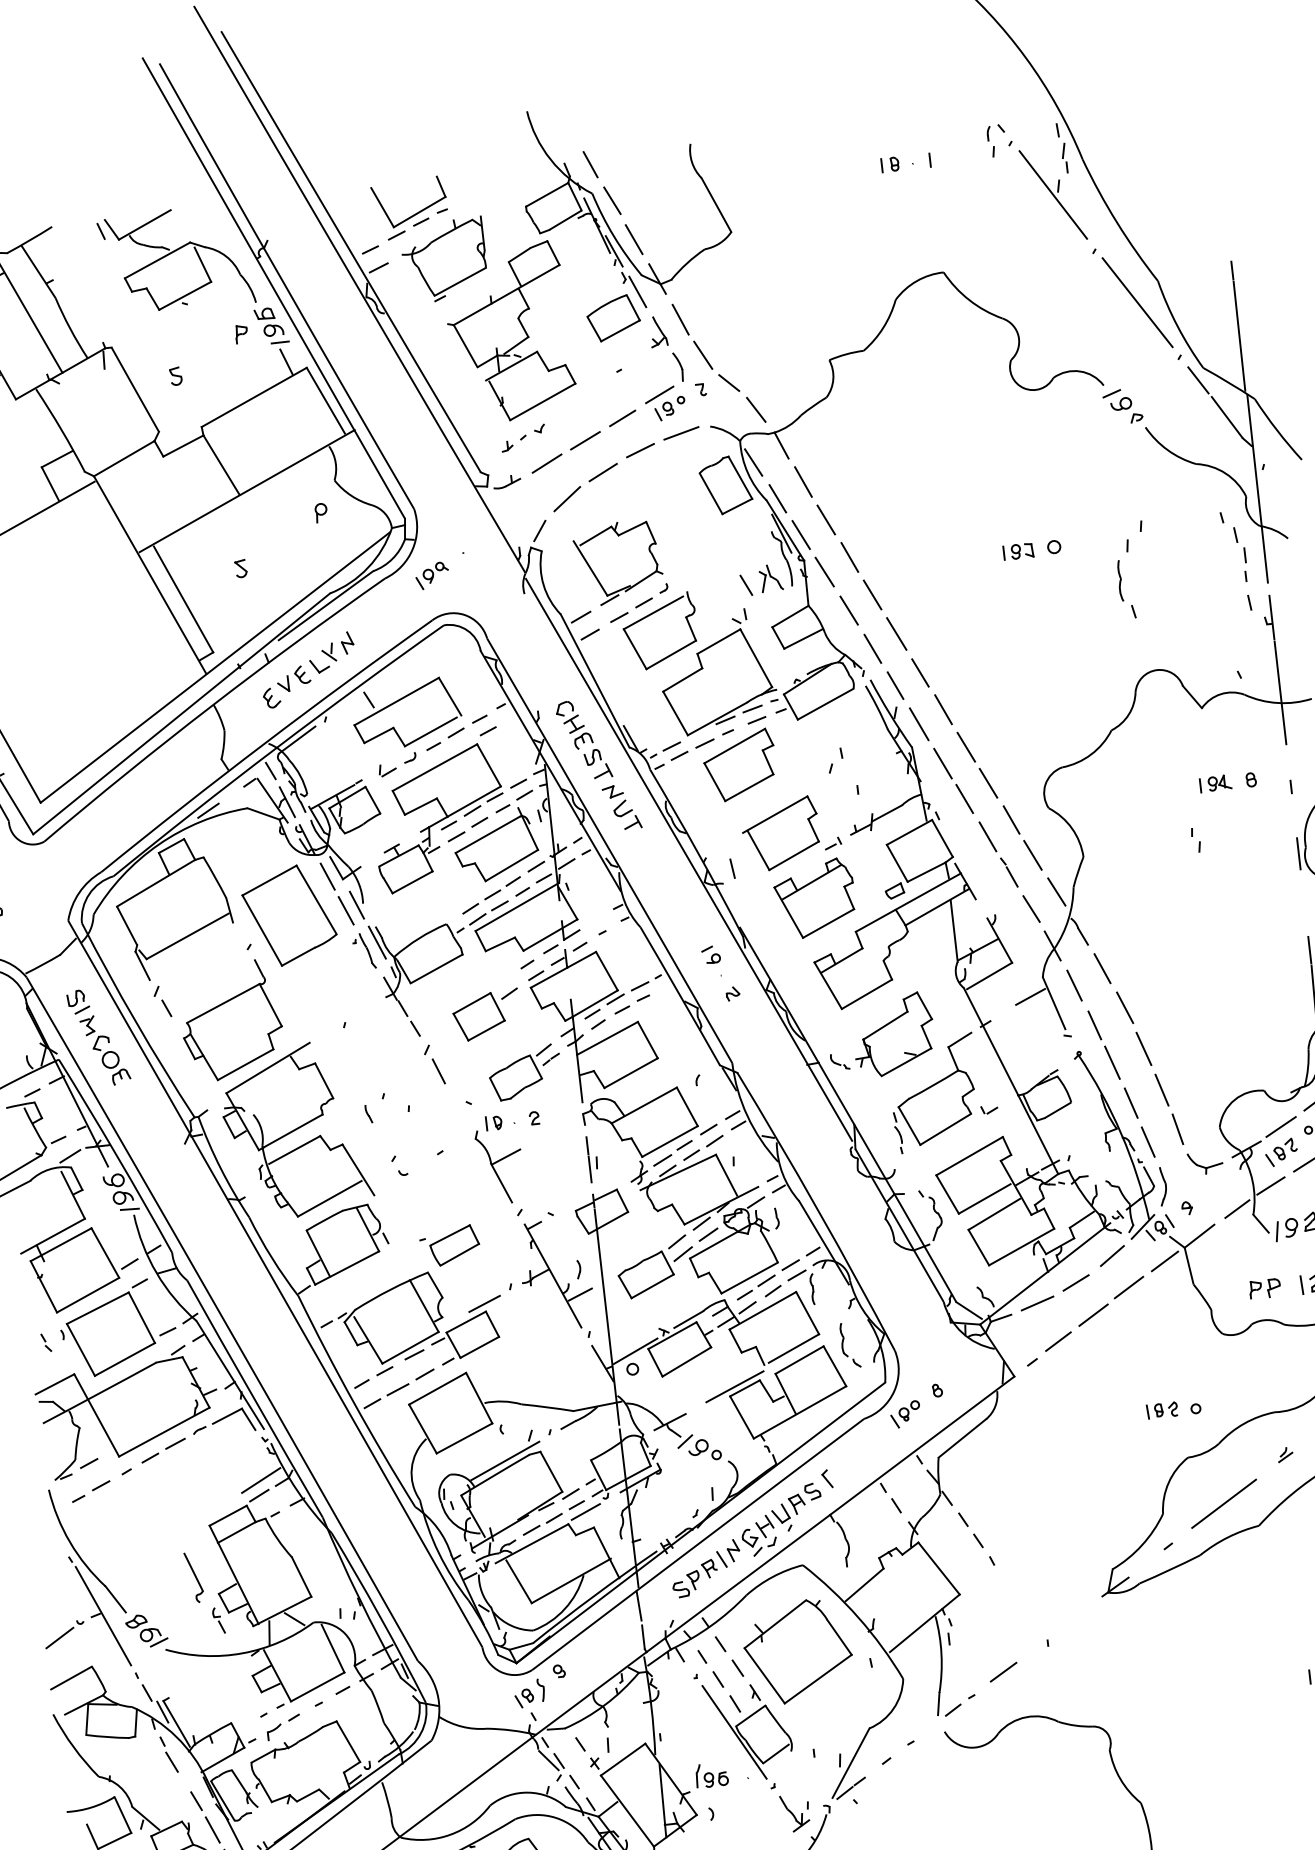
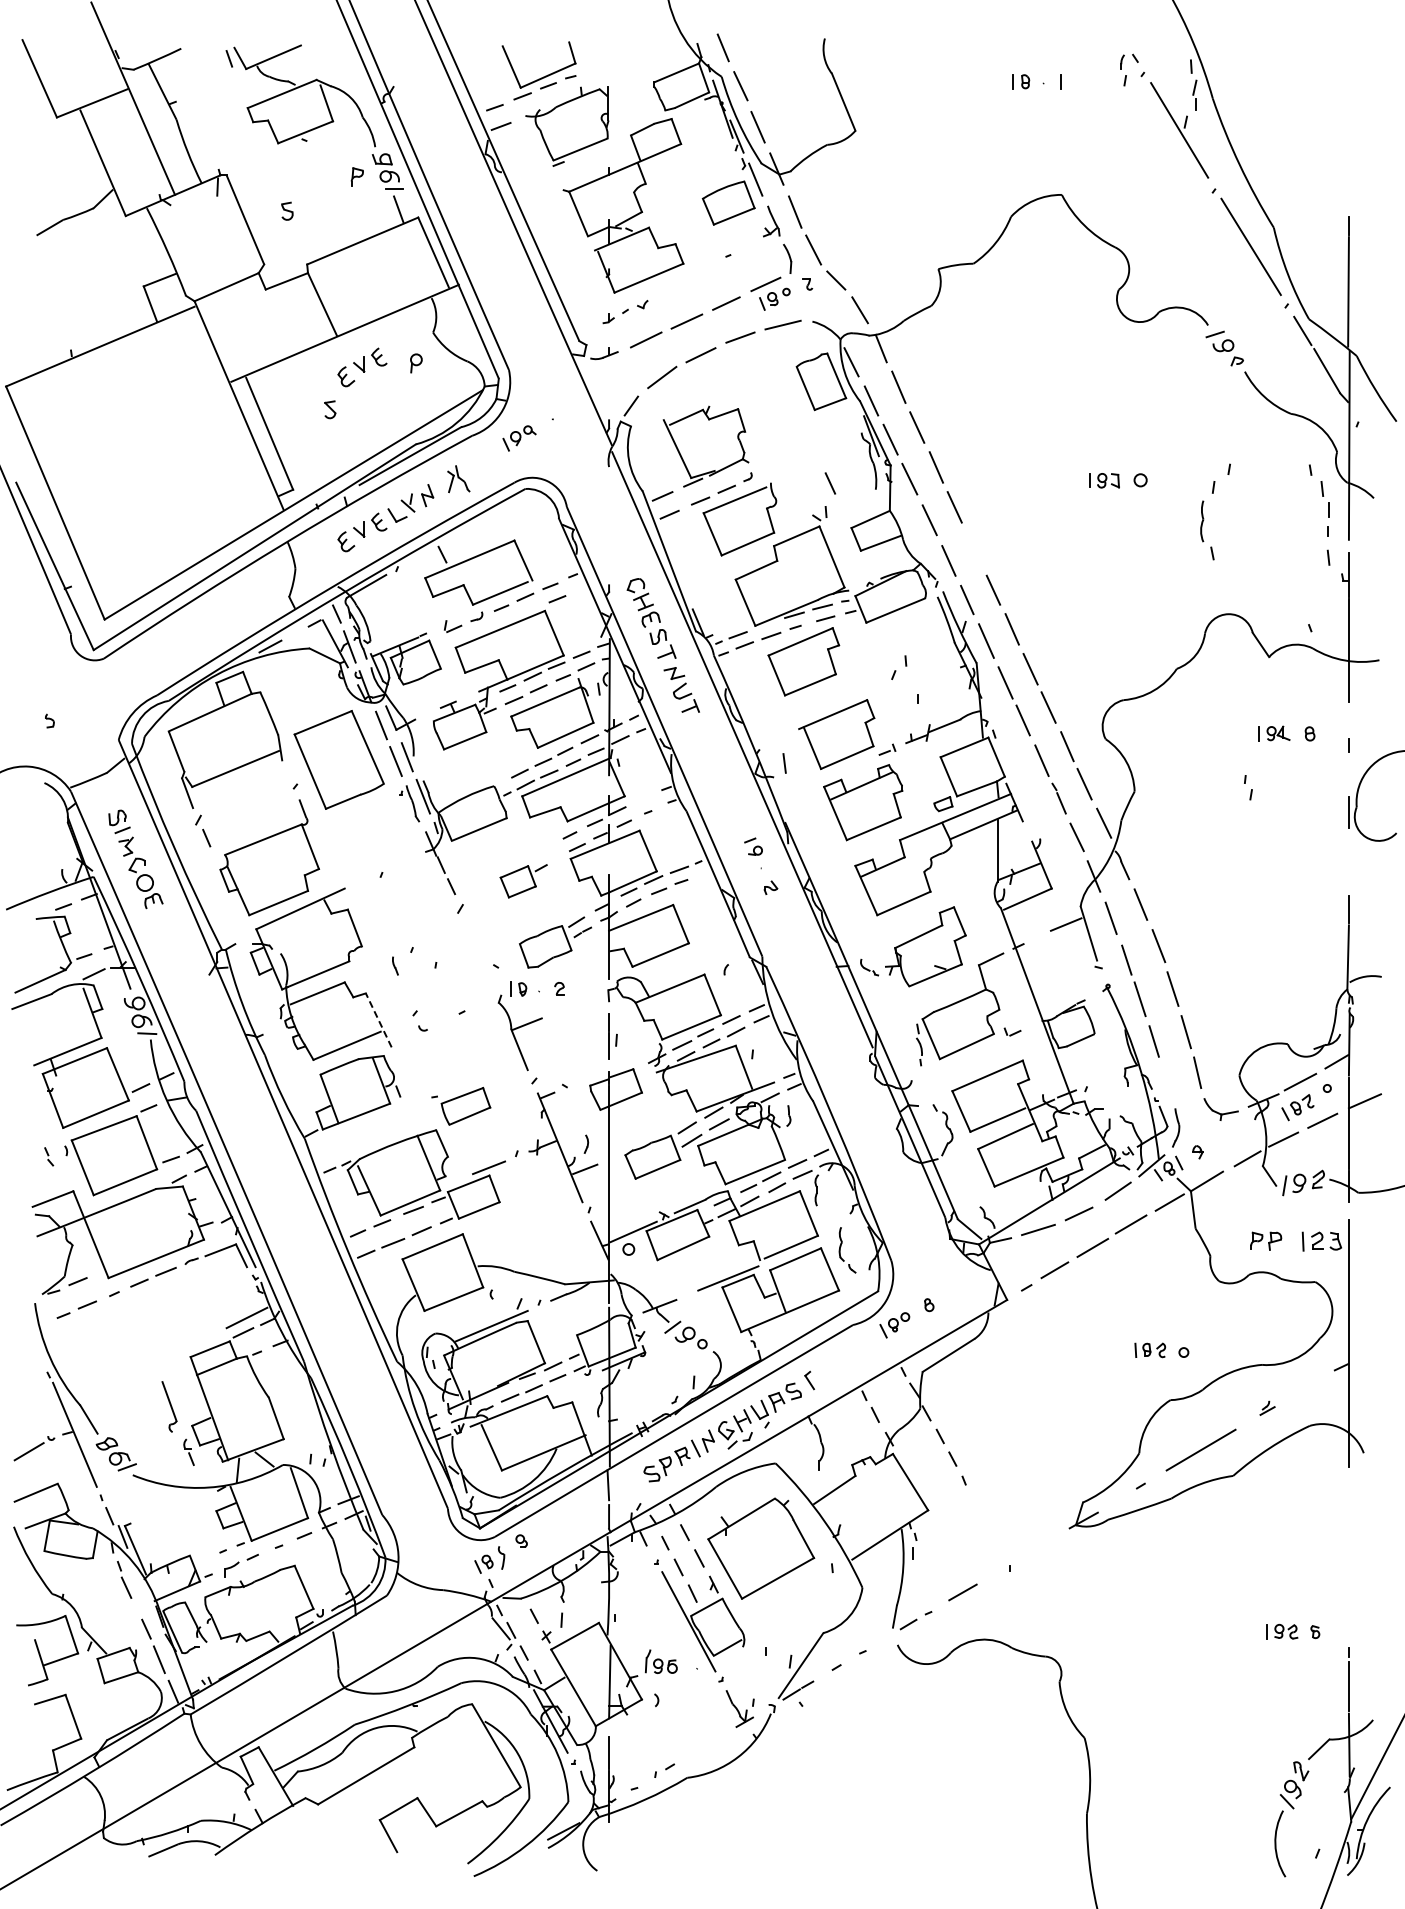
part: (268, 523) -> (362, 367), added
part: (770, 578) -> (458, 479), moved
line: (896, 633) -> (974, 548), removed
part: (486, 1015) -> (523, 881), size x0.7
line: (438, 1071) -> (469, 931), removed
line: (1147, 1141) -> (1166, 1081), removed
line: (358, 1170) -> (378, 1020), solid -> dashed
line: (585, 1511) -> (565, 1385), removed

